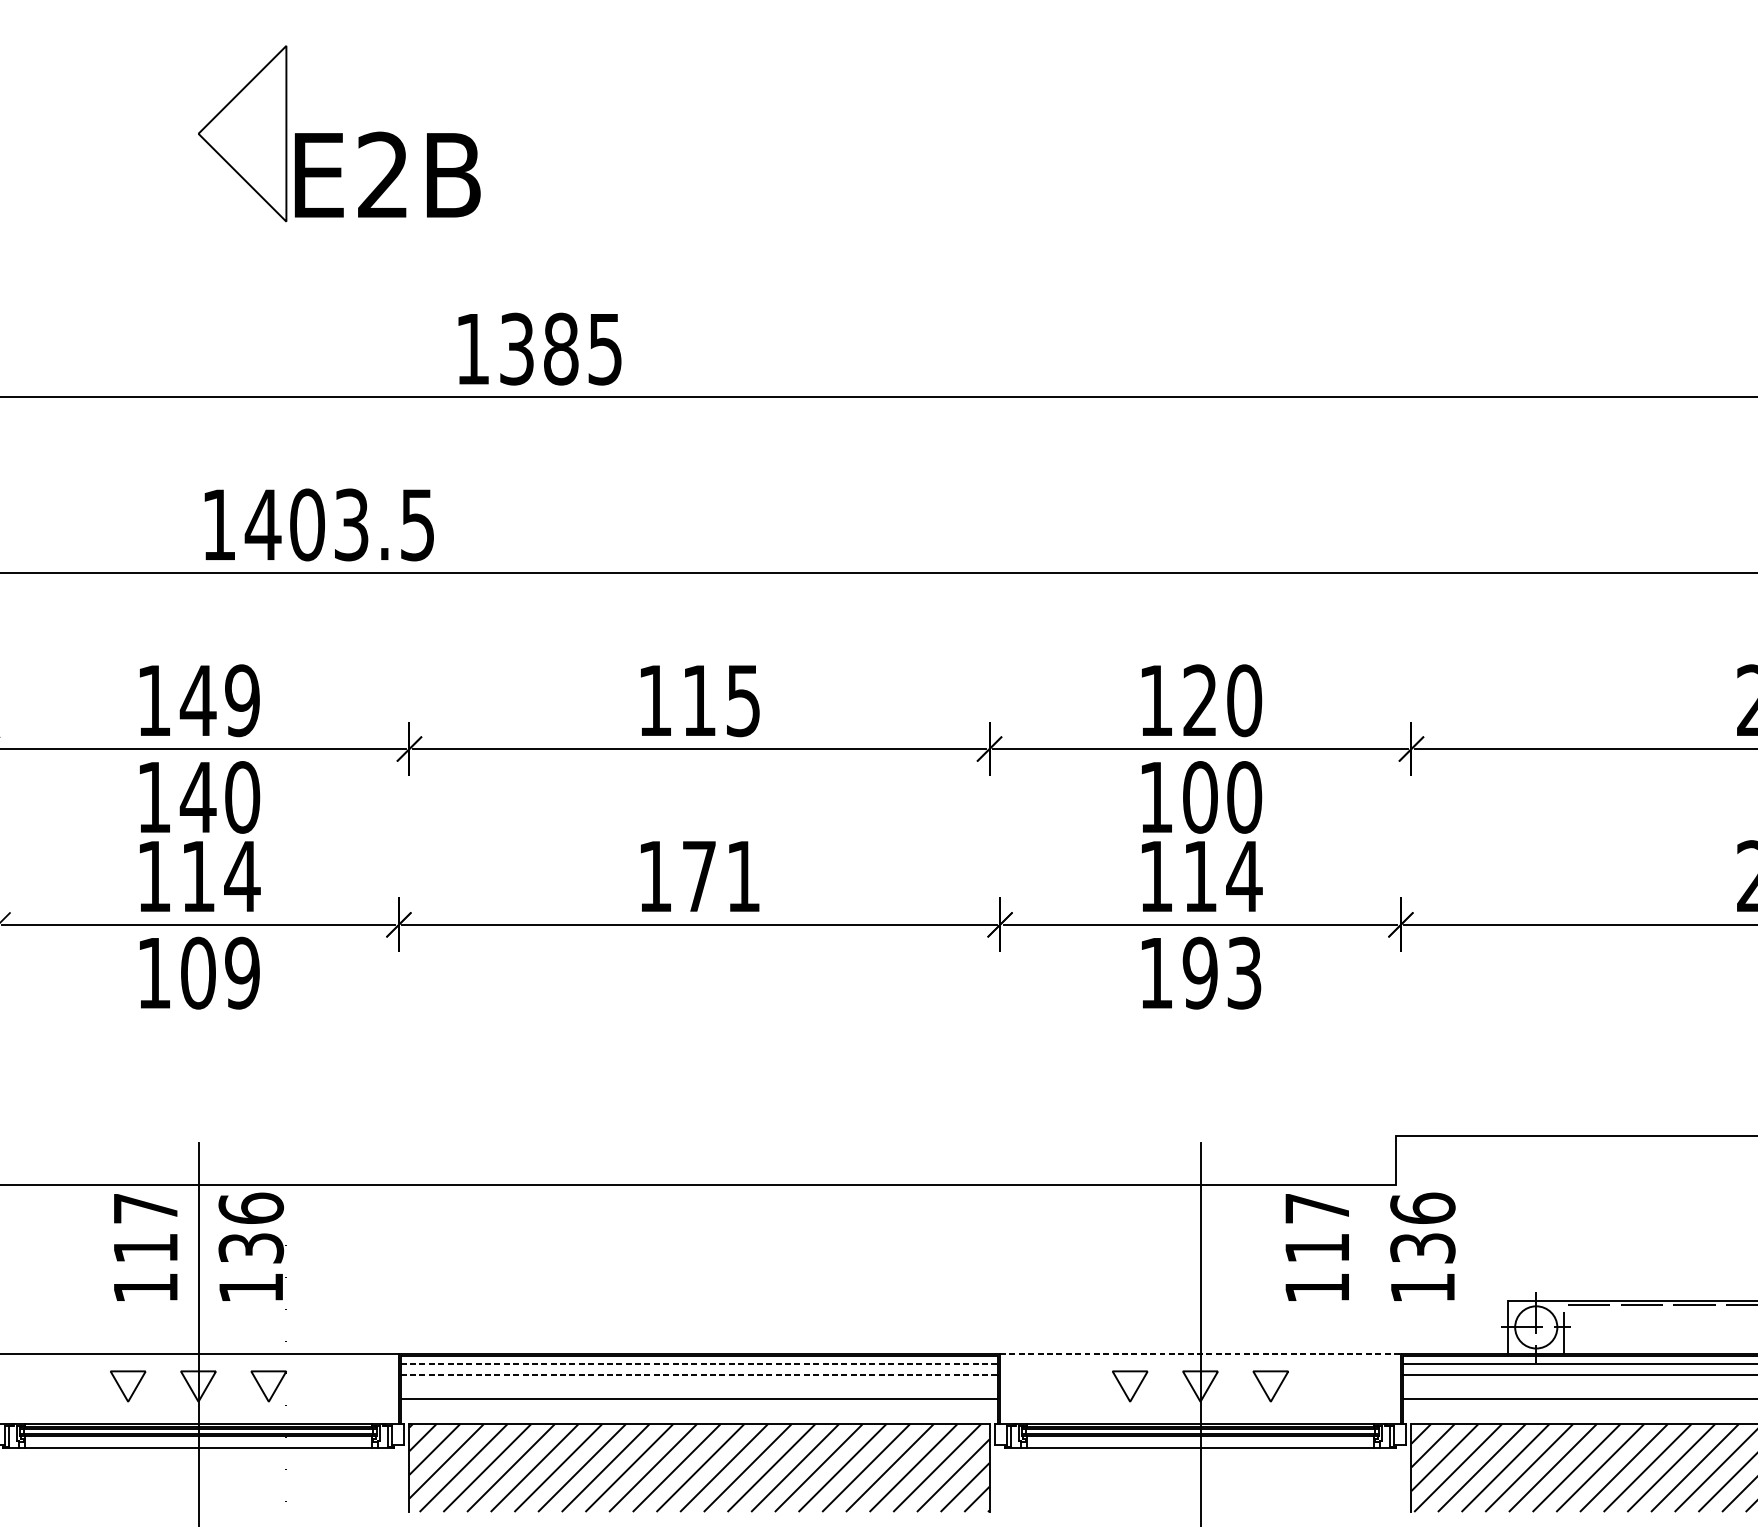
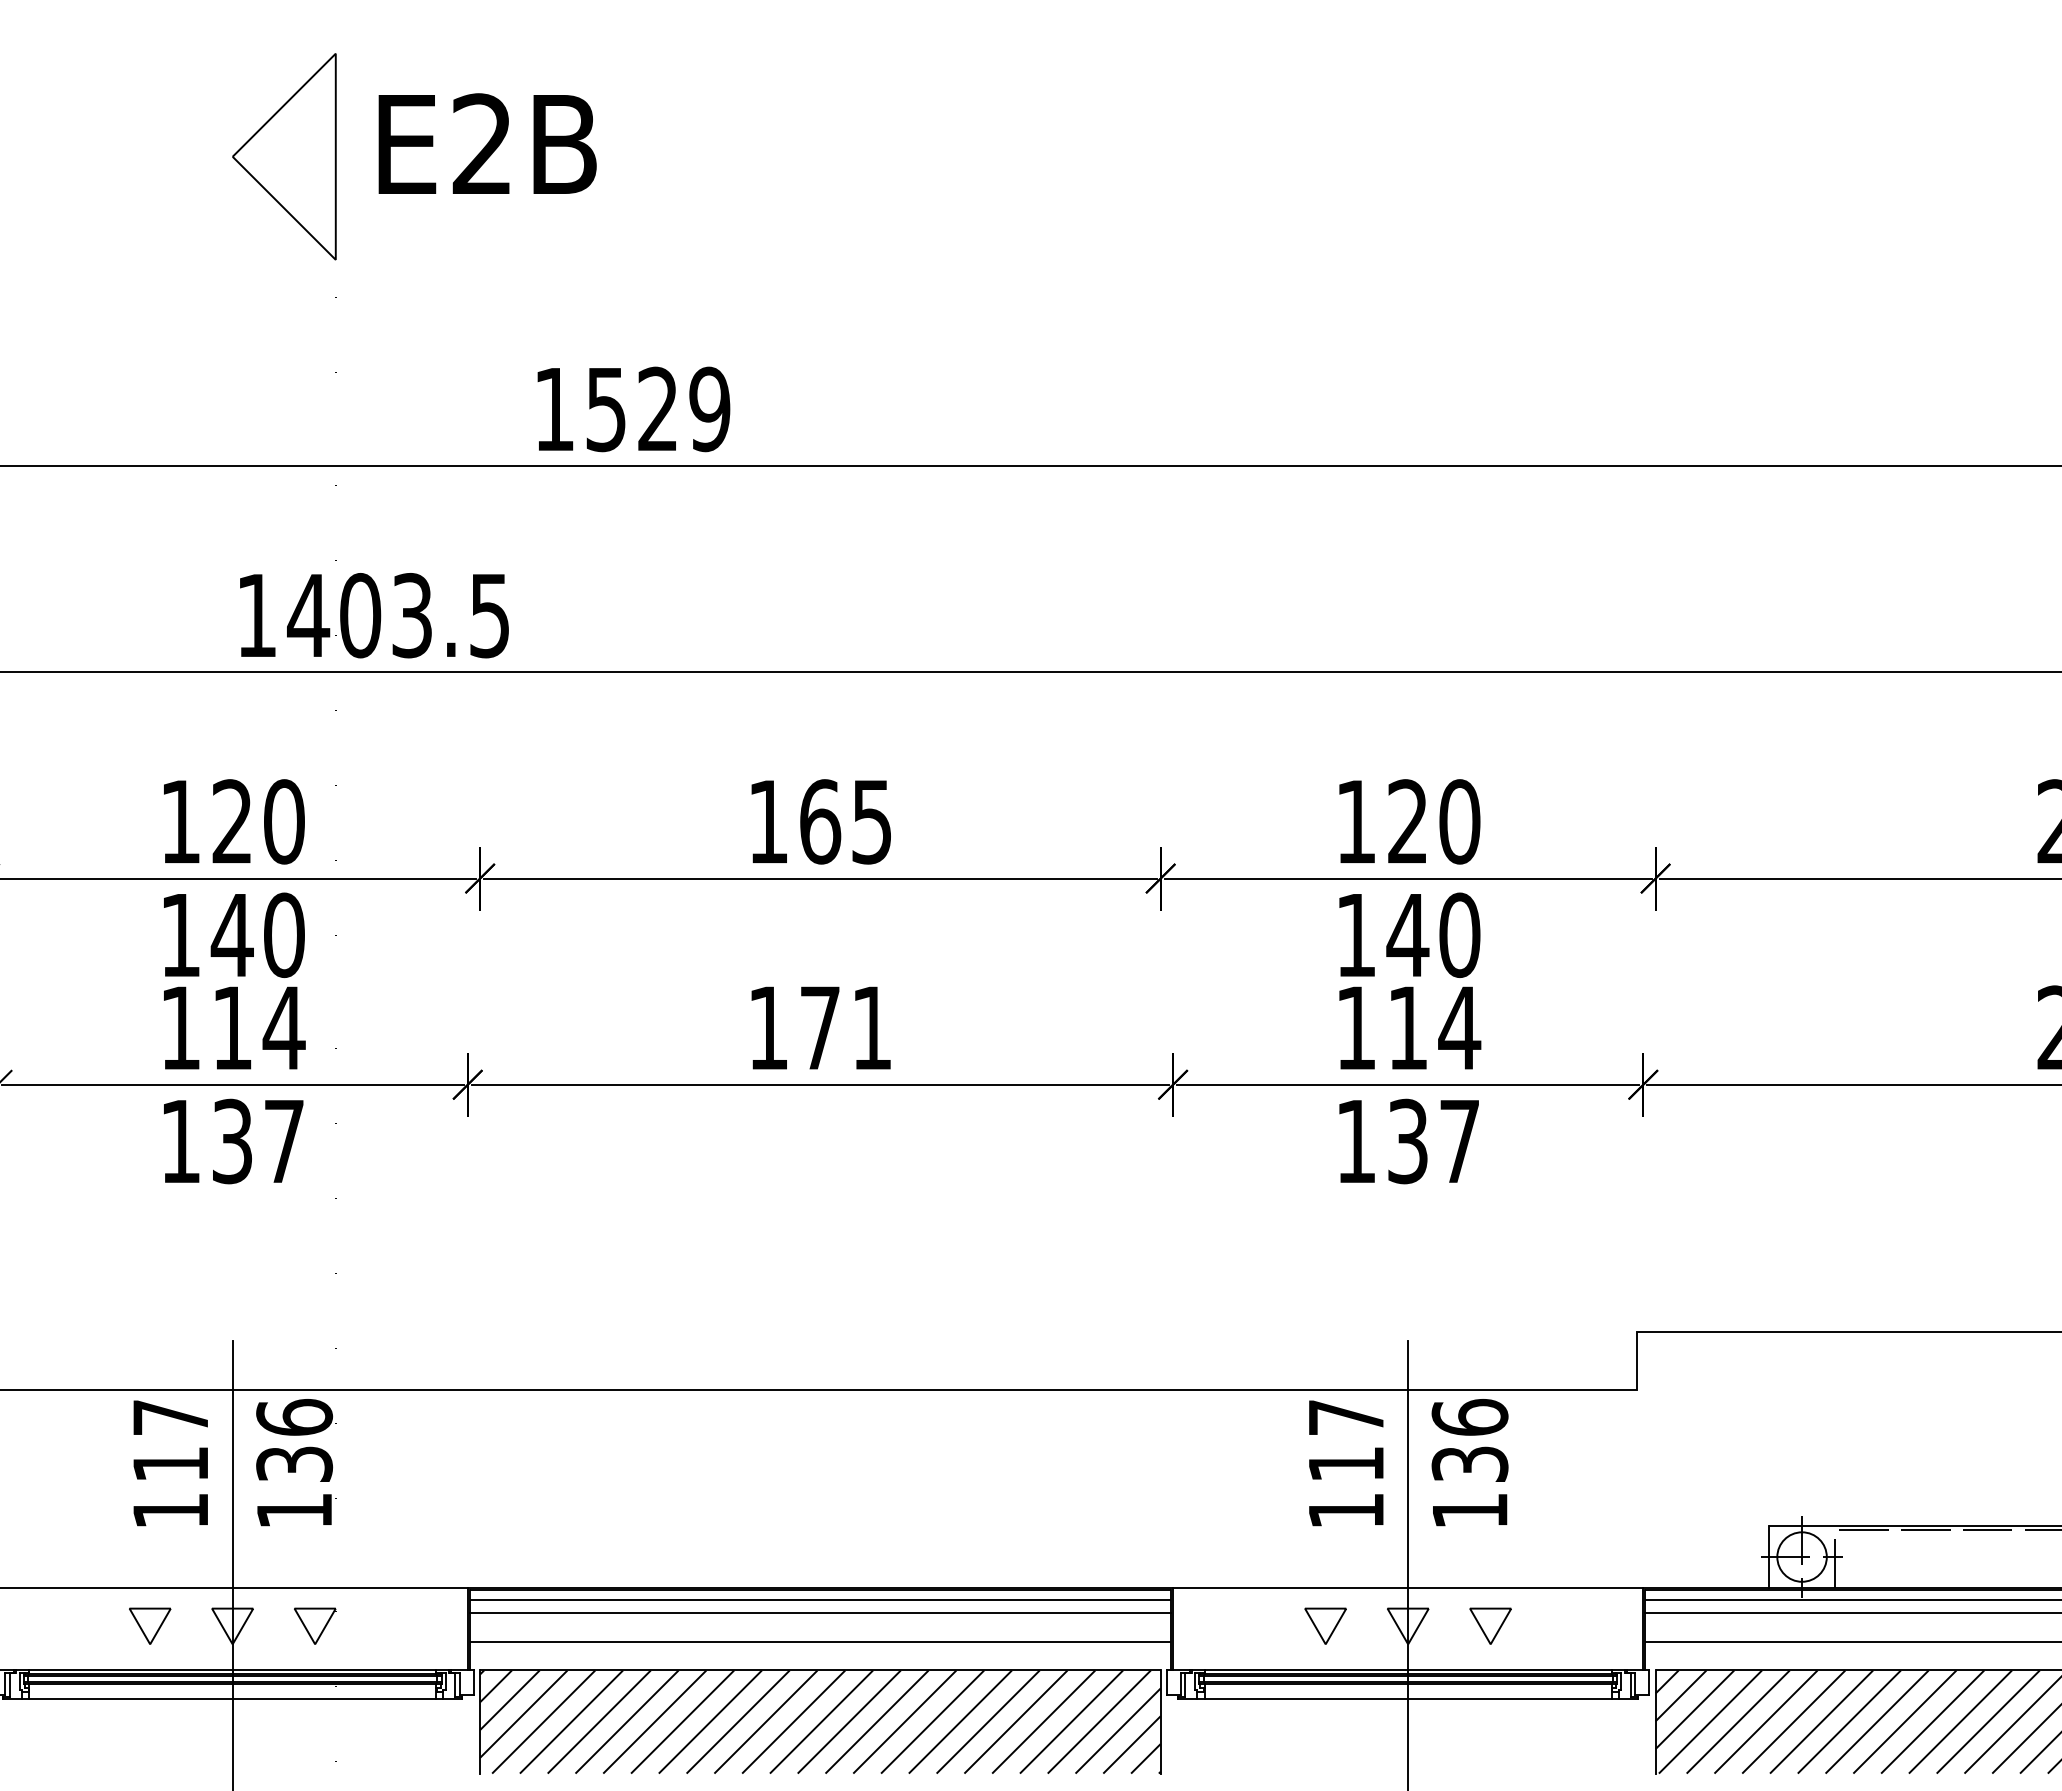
text: (387, 174) -> (487, 143), moved
text: (561, 349) -> (658, 409), 1385 -> 1529
text: (219, 700) -> (257, 821), 149 -> 120
text: (699, 700) -> (820, 821), 115 -> 165
text: (1199, 797) -> (1407, 935), 100 -> 140
text: (220, 973) -> (258, 1141), 109 -> 137
text: (1222, 973) -> (1433, 1141), 193 -> 137
text: (1370, 1246) -> (1408, 1462), moved
line: (1200, 1354) -> (1408, 1588), dashed -> solid
line: (699, 1364) -> (820, 1600), dashed -> solid
line: (699, 1374) -> (820, 1612), dashed -> solid

